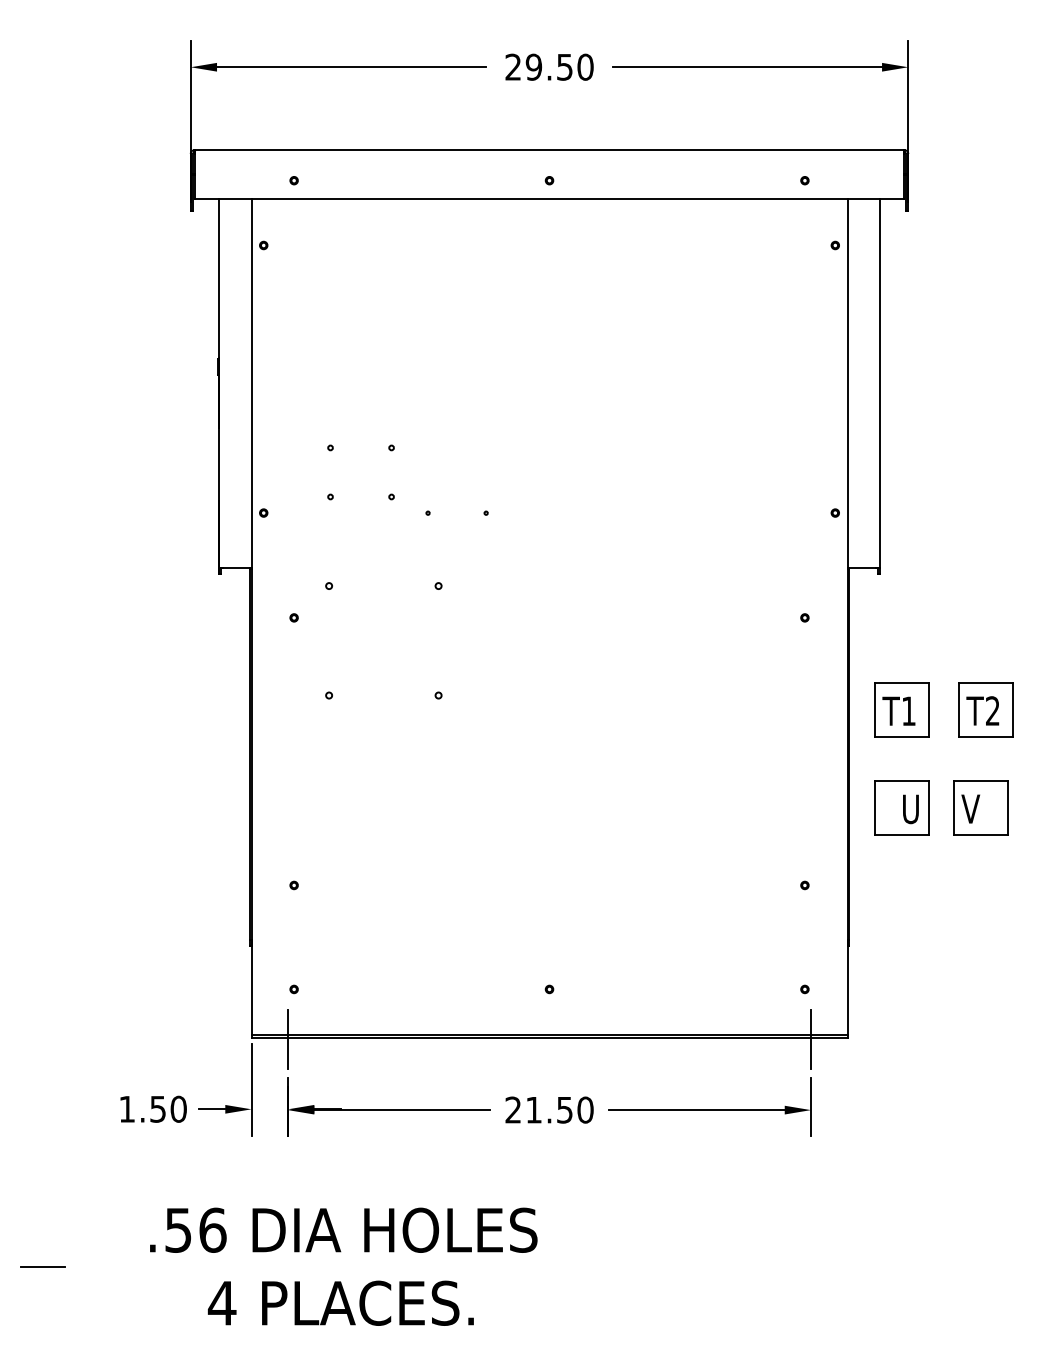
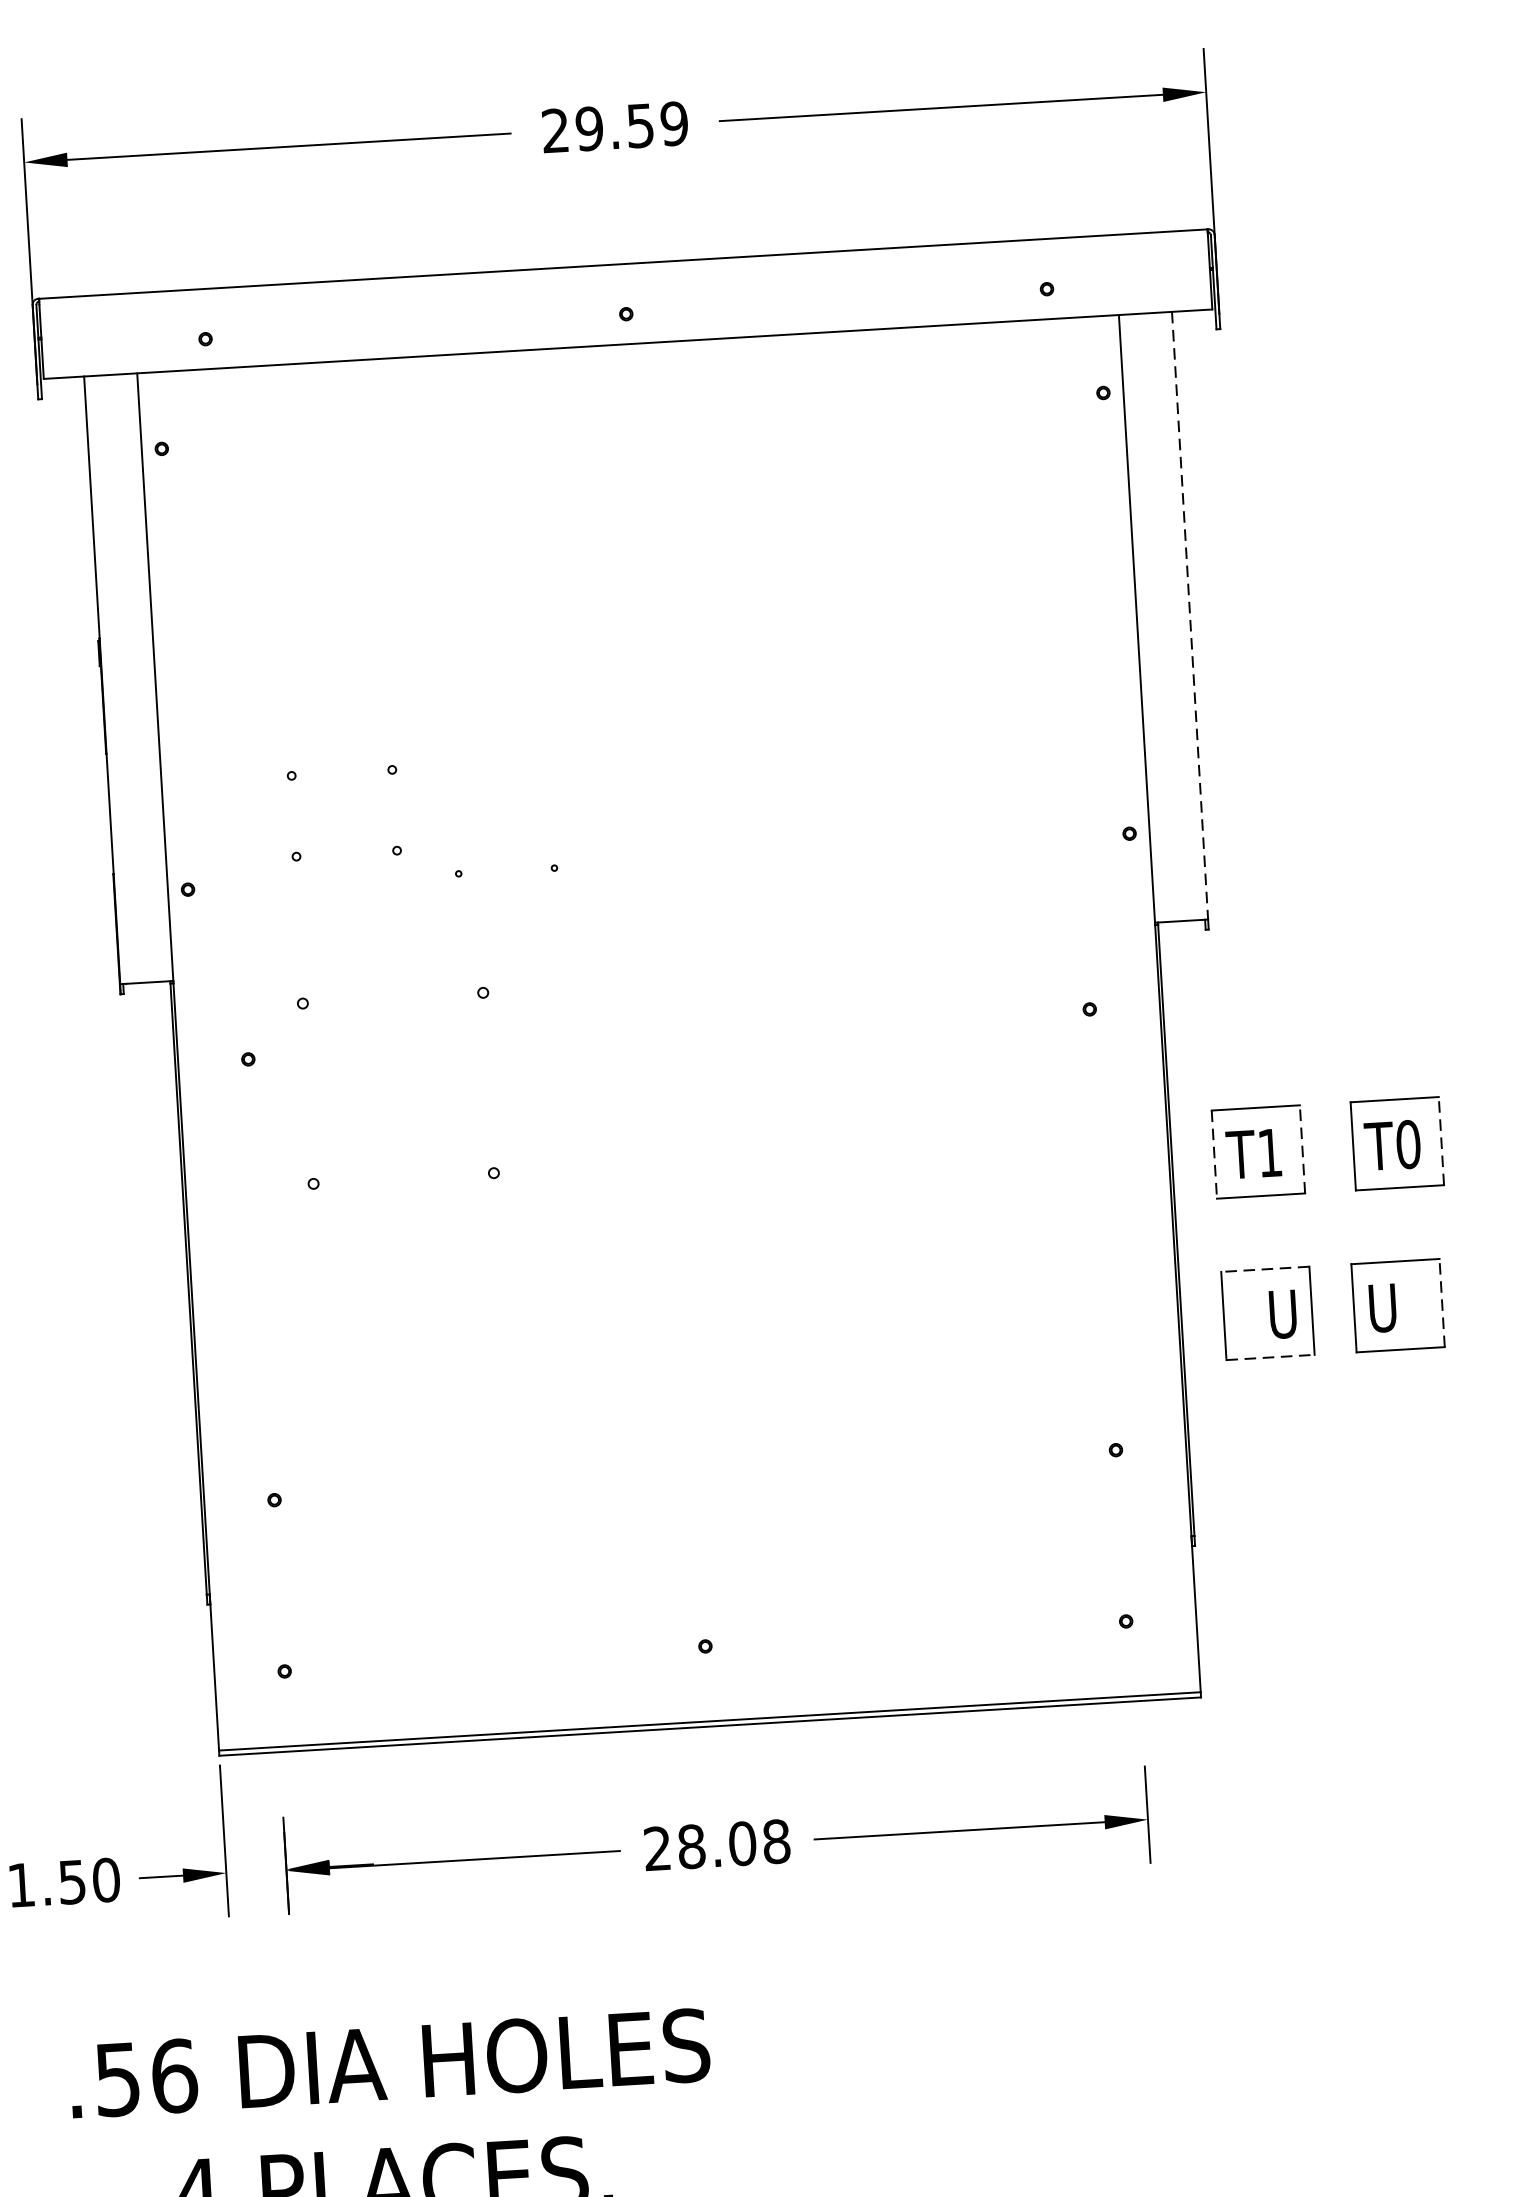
text: (585, 67) -> (674, 124), 29.50 -> 29.59
line: (879, 383) -> (1189, 615), solid -> dashed
line: (875, 710) -> (1215, 1155), solid -> dashed
line: (928, 710) -> (1302, 1149), solid -> dashed
text: (992, 710) -> (1407, 1143), T2 -> T0
line: (1012, 710) -> (1440, 1141), solid -> dashed
line: (901, 781) -> (1264, 1269), solid -> dashed
text: (970, 808) -> (1381, 1307), V -> U
line: (1007, 808) -> (1442, 1303), solid -> dashed
line: (901, 834) -> (1270, 1356), solid -> dashed
line: (288, 1039) -> (280, 1754), removed
line: (811, 1039) -> (1141, 1703), removed
text: (559, 1109) -> (733, 1843), 21.50 -> 28.08

